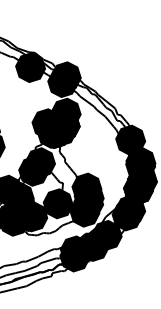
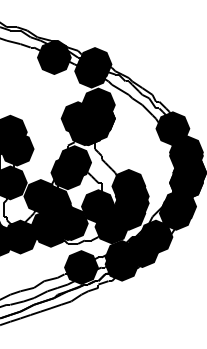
fill: (68, 222) -> (111, 226), added
fill: (38, 256) -> (81, 267), added

